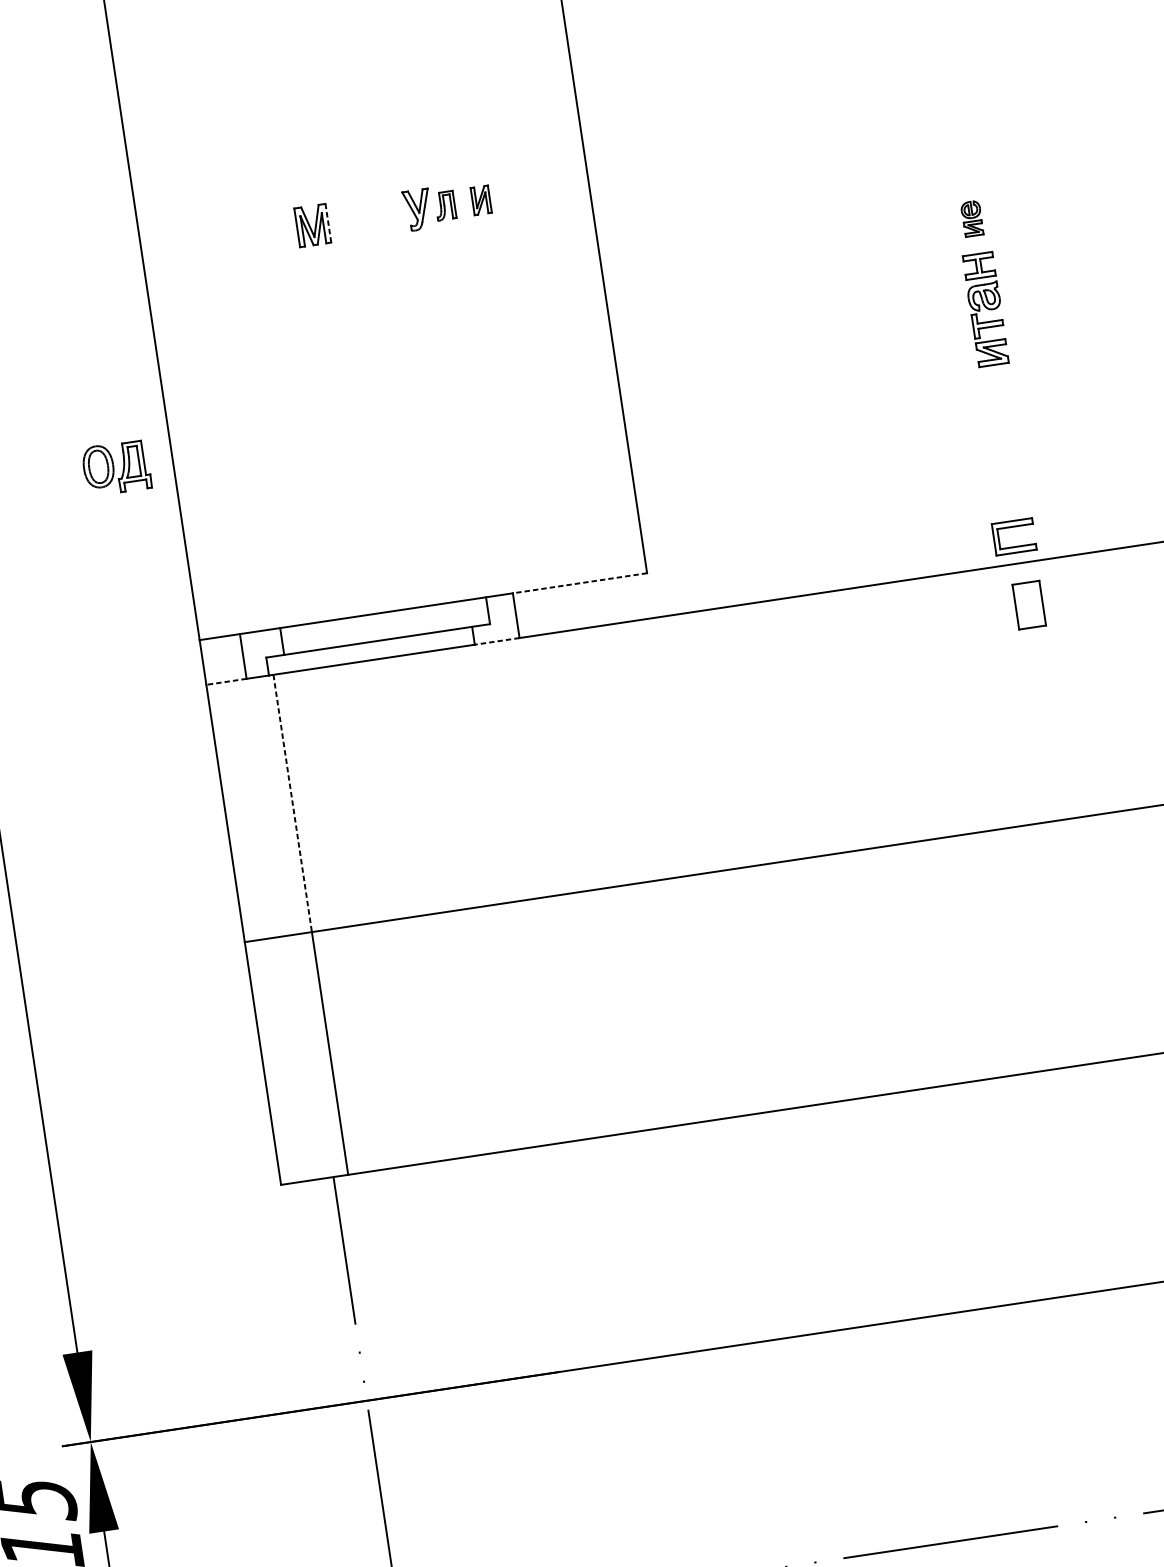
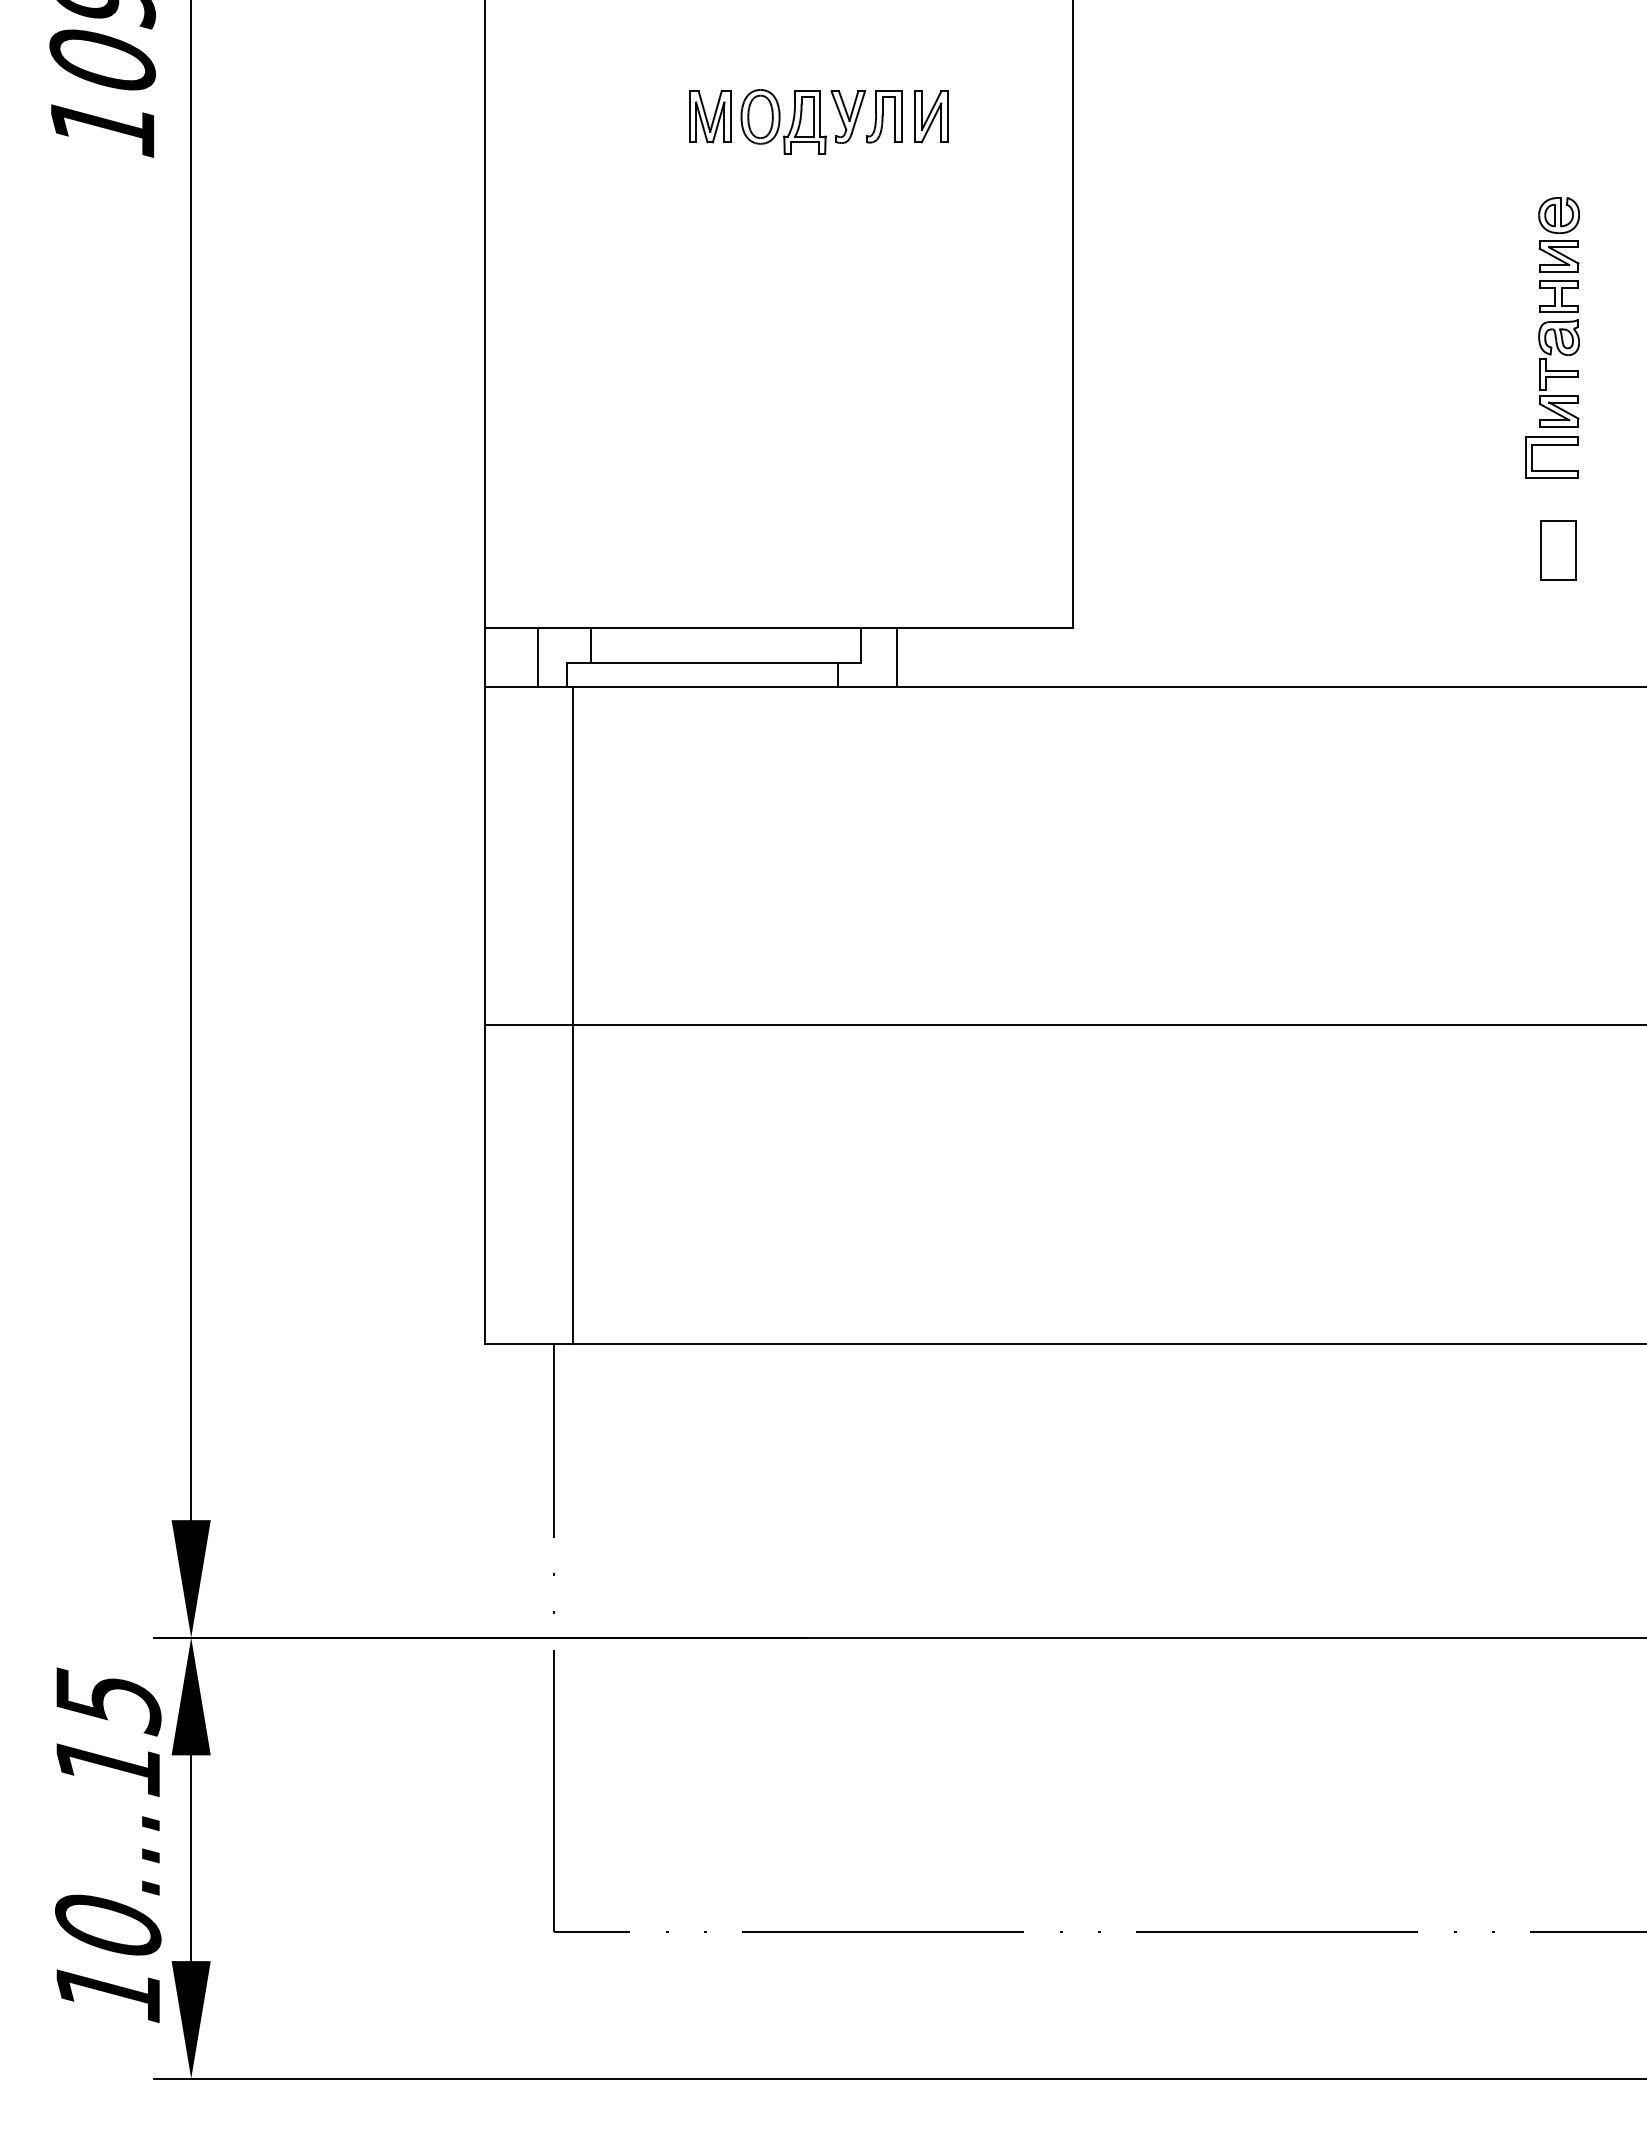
part: (481, 200) -> (931, 116), size x1.43
part: (445, 205) -> (884, 116), size x1.43
part: (971, 218) -> (1558, 234), size x1.67
line: (328, 222) -> (730, 116), dashed -> solid
part: (116, 467) -> (783, 121), moved
part: (1012, 527) -> (1551, 445), moved
line: (579, 582) -> (984, 627), dashed -> solid
part: (1029, 605) -> (1558, 550), moved
line: (496, 641) -> (866, 686), dashed -> solid
line: (226, 681) -> (511, 686), dashed -> solid
line: (292, 803) -> (573, 856), dashed -> solid

